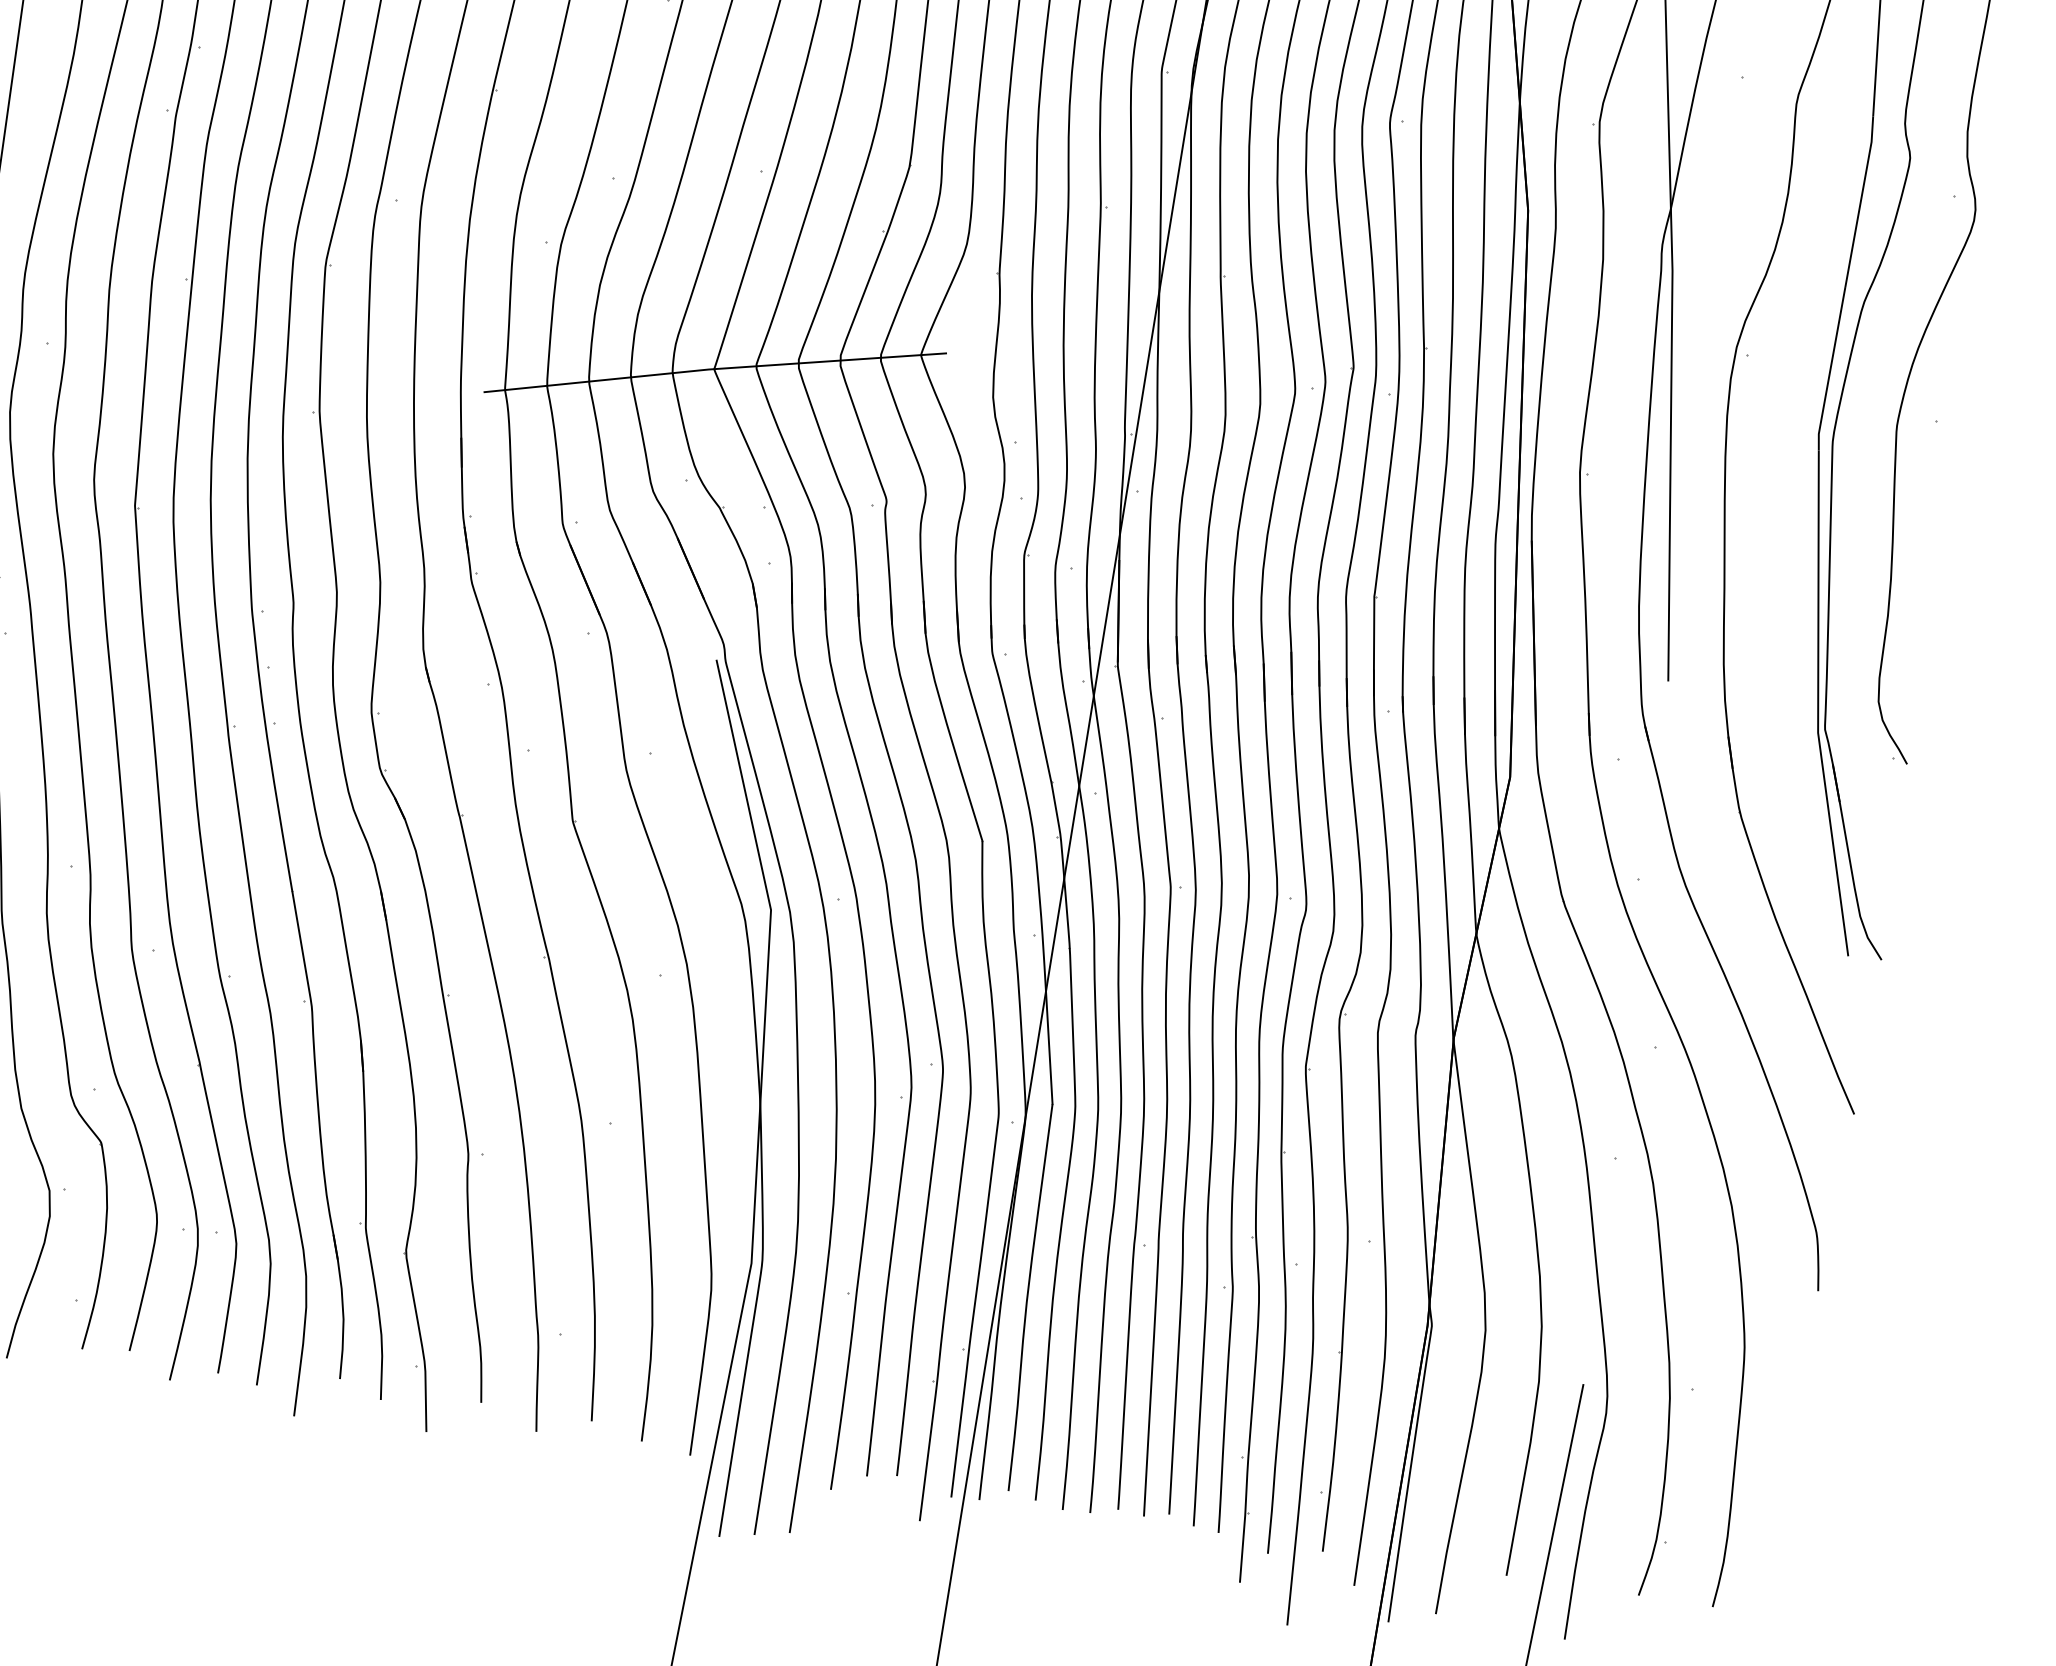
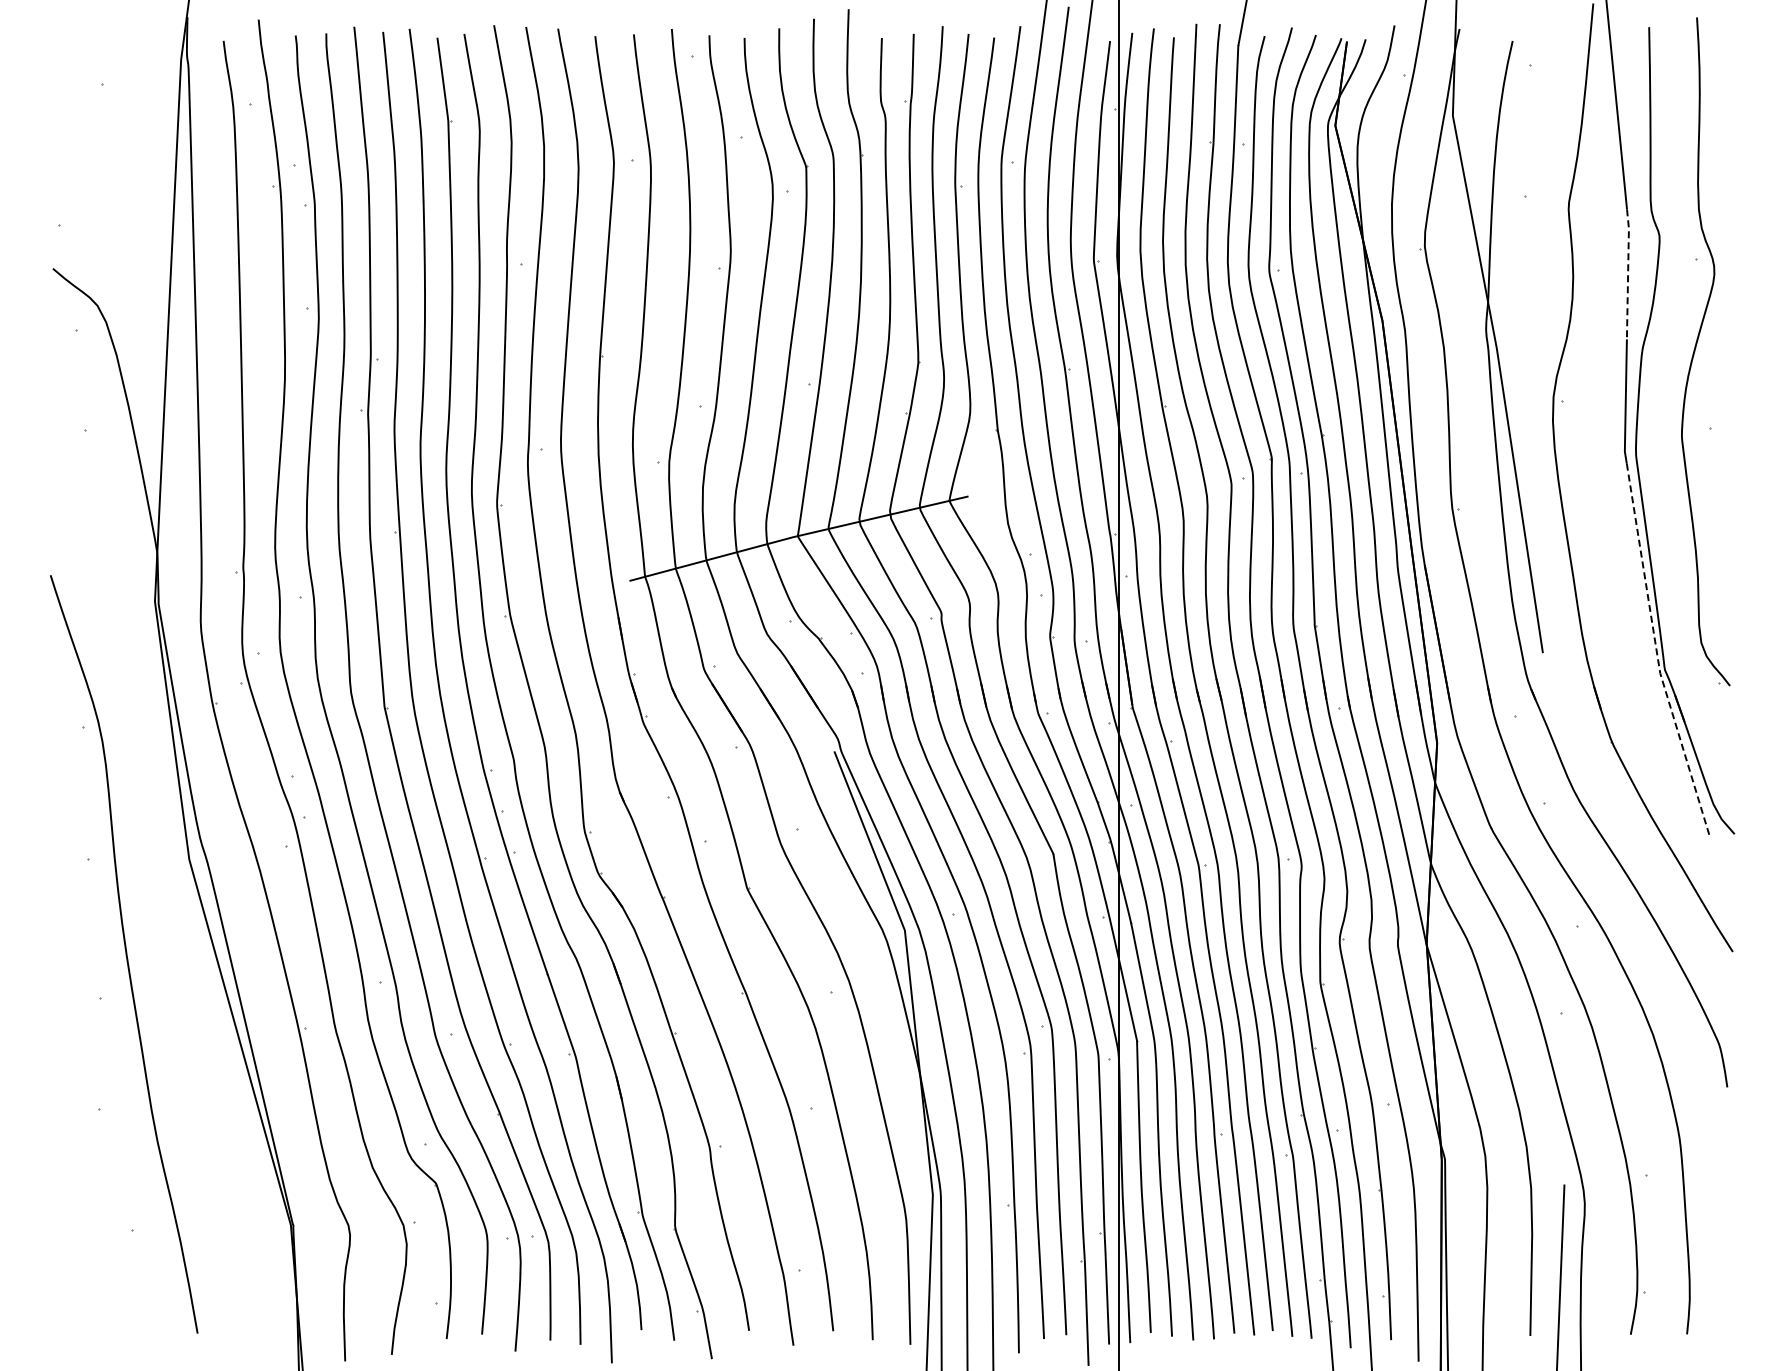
line: (1861, 200) -> (1628, 273), solid -> dashed
line: (1817, 704) -> (1656, 652), solid -> dashed

